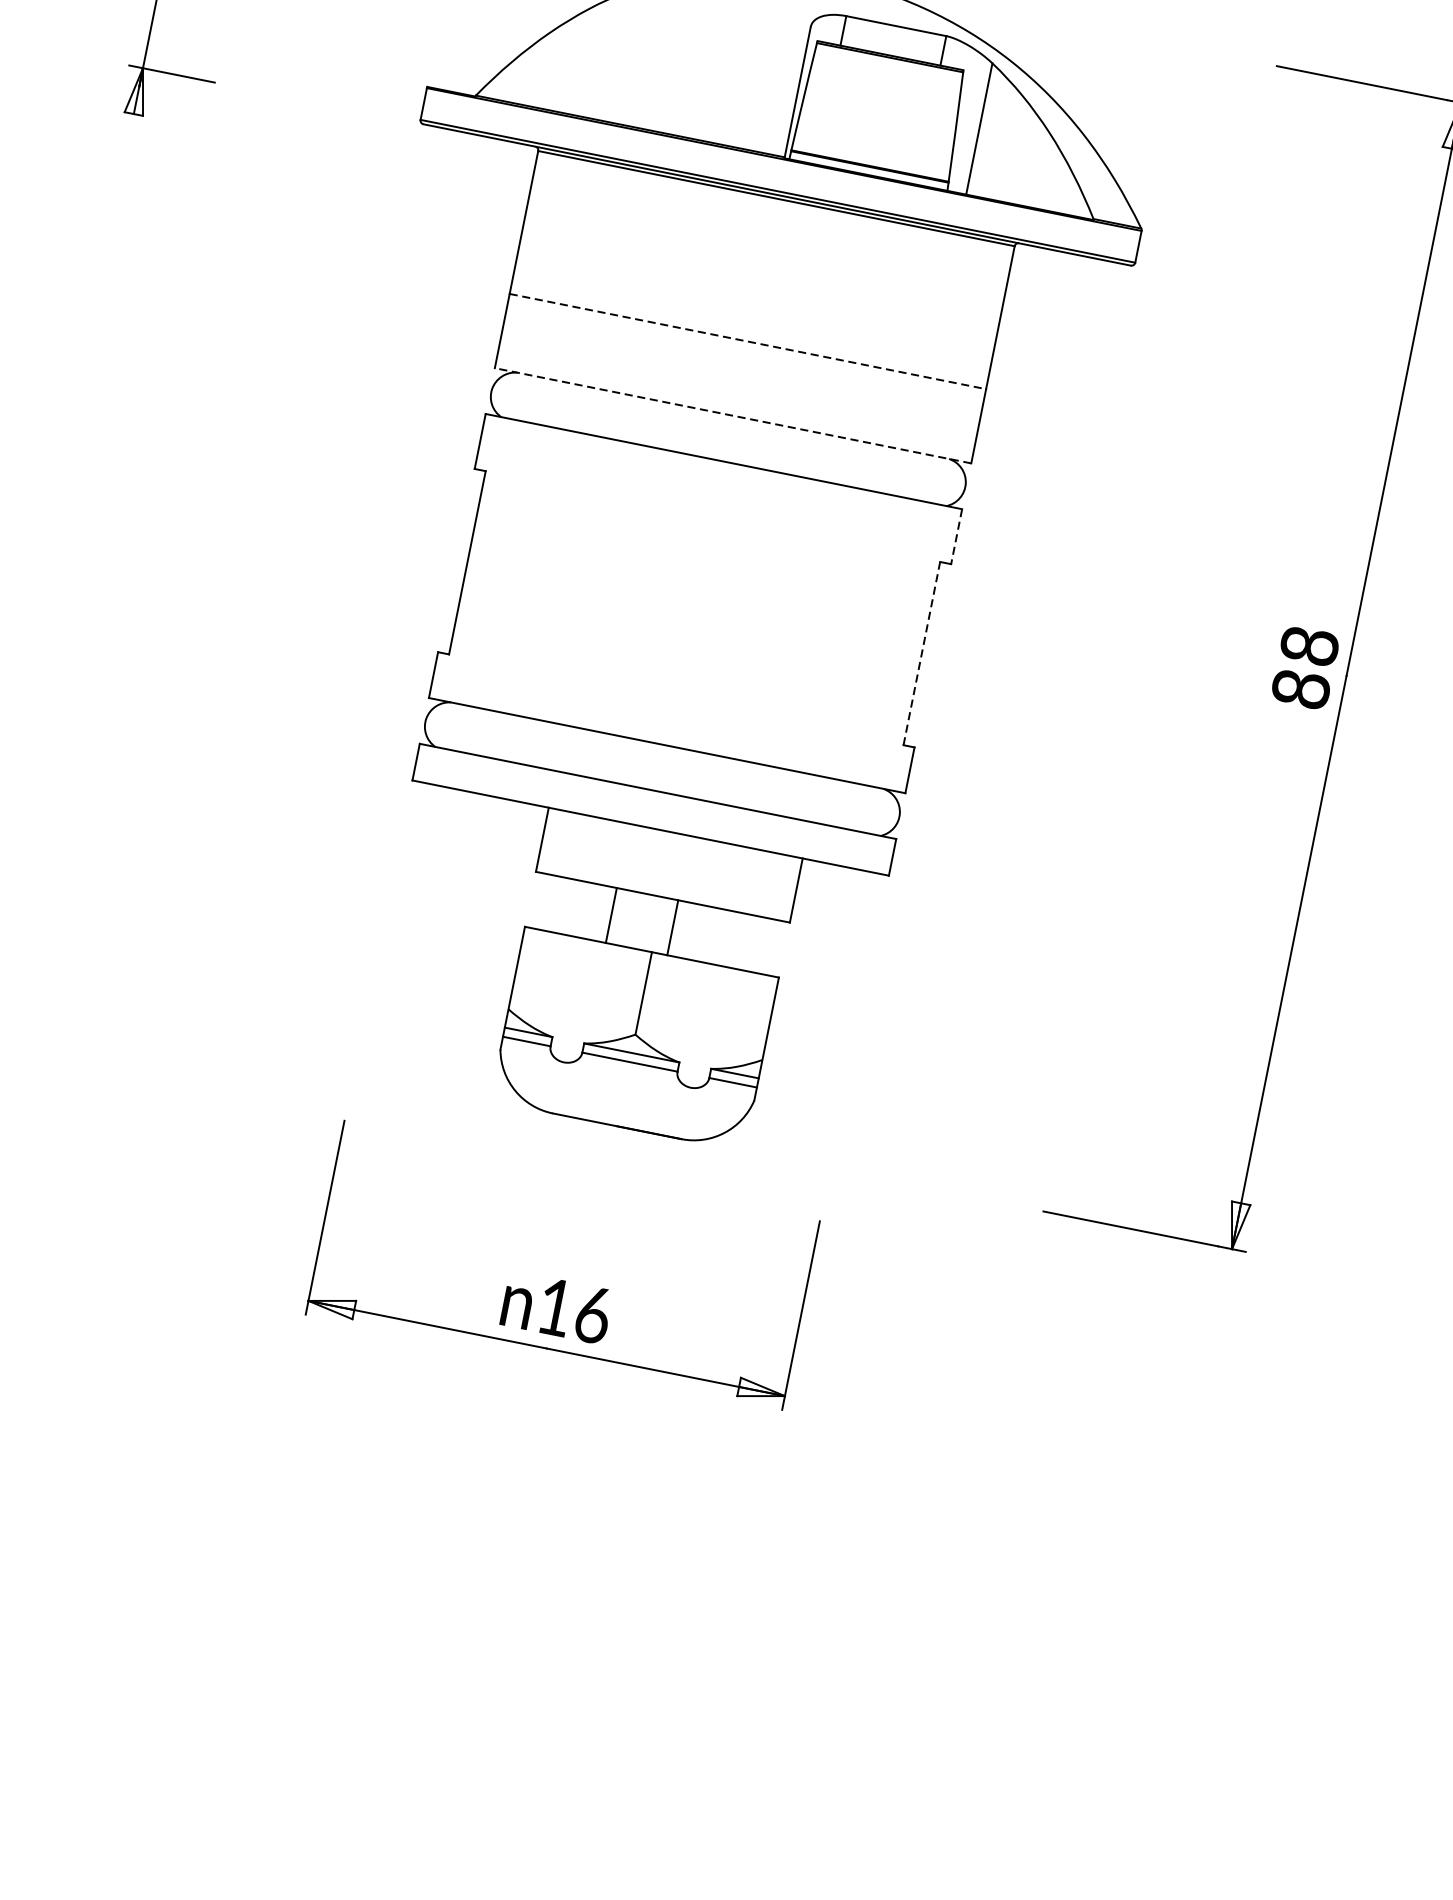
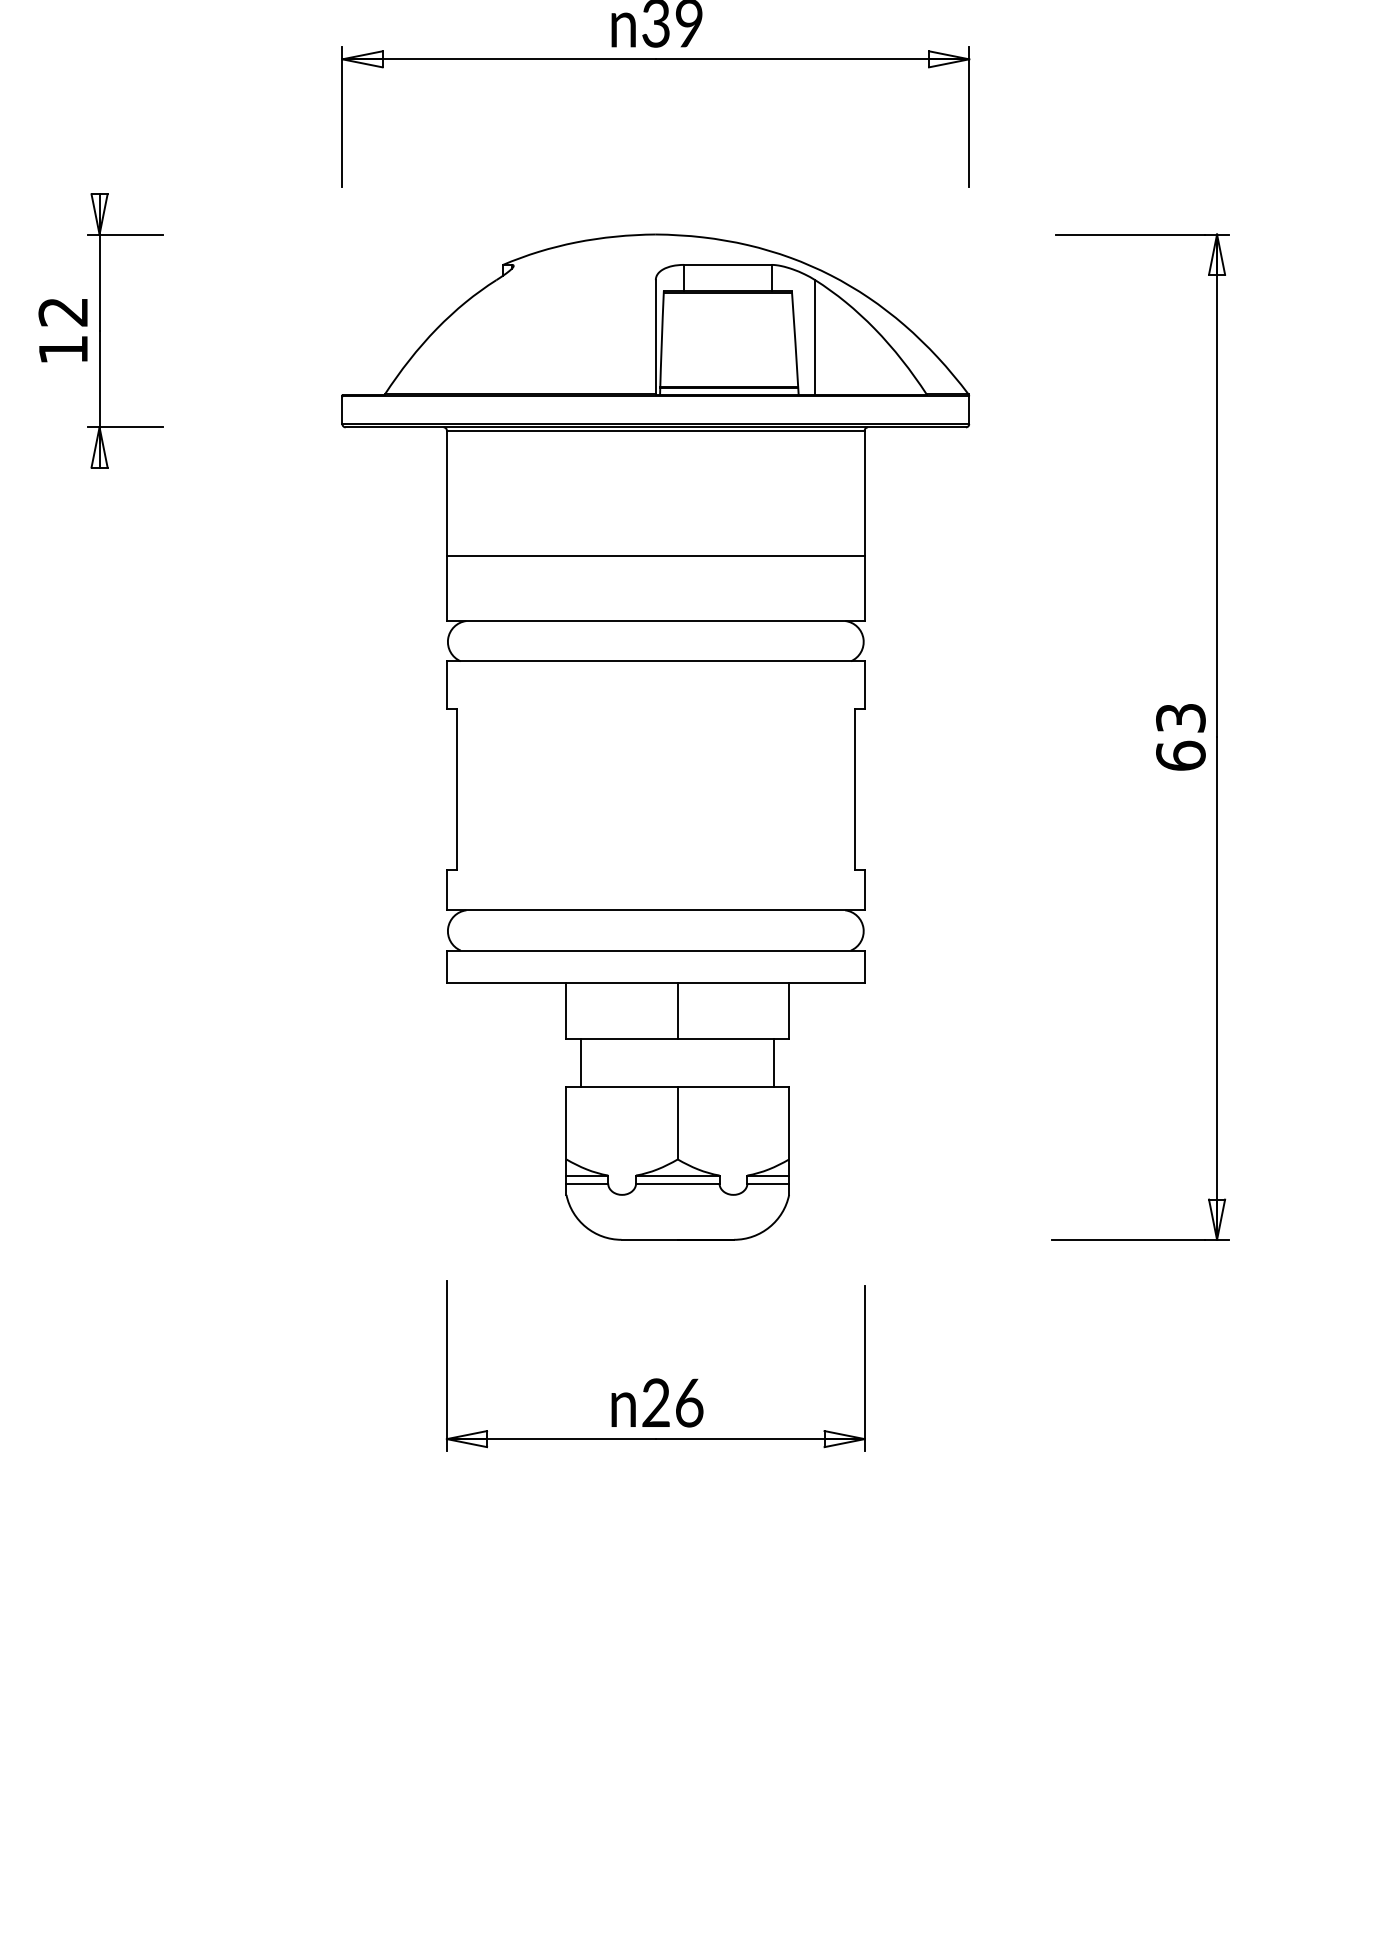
line: (747, 340) -> (655, 555), dashed -> solid
line: (732, 416) -> (655, 621), dashed -> solid
line: (956, 536) -> (864, 685), dashed -> solid
line: (922, 653) -> (855, 789), dashed -> solid
text: (1304, 666) -> (1180, 736), 88 -> 63
line: (669, 864) -> (677, 1010), added
line: (611, 914) -> (581, 1062), moved
line: (673, 927) -> (774, 1062), moved
text: (554, 1306) -> (655, 1402), 16 -> 26

